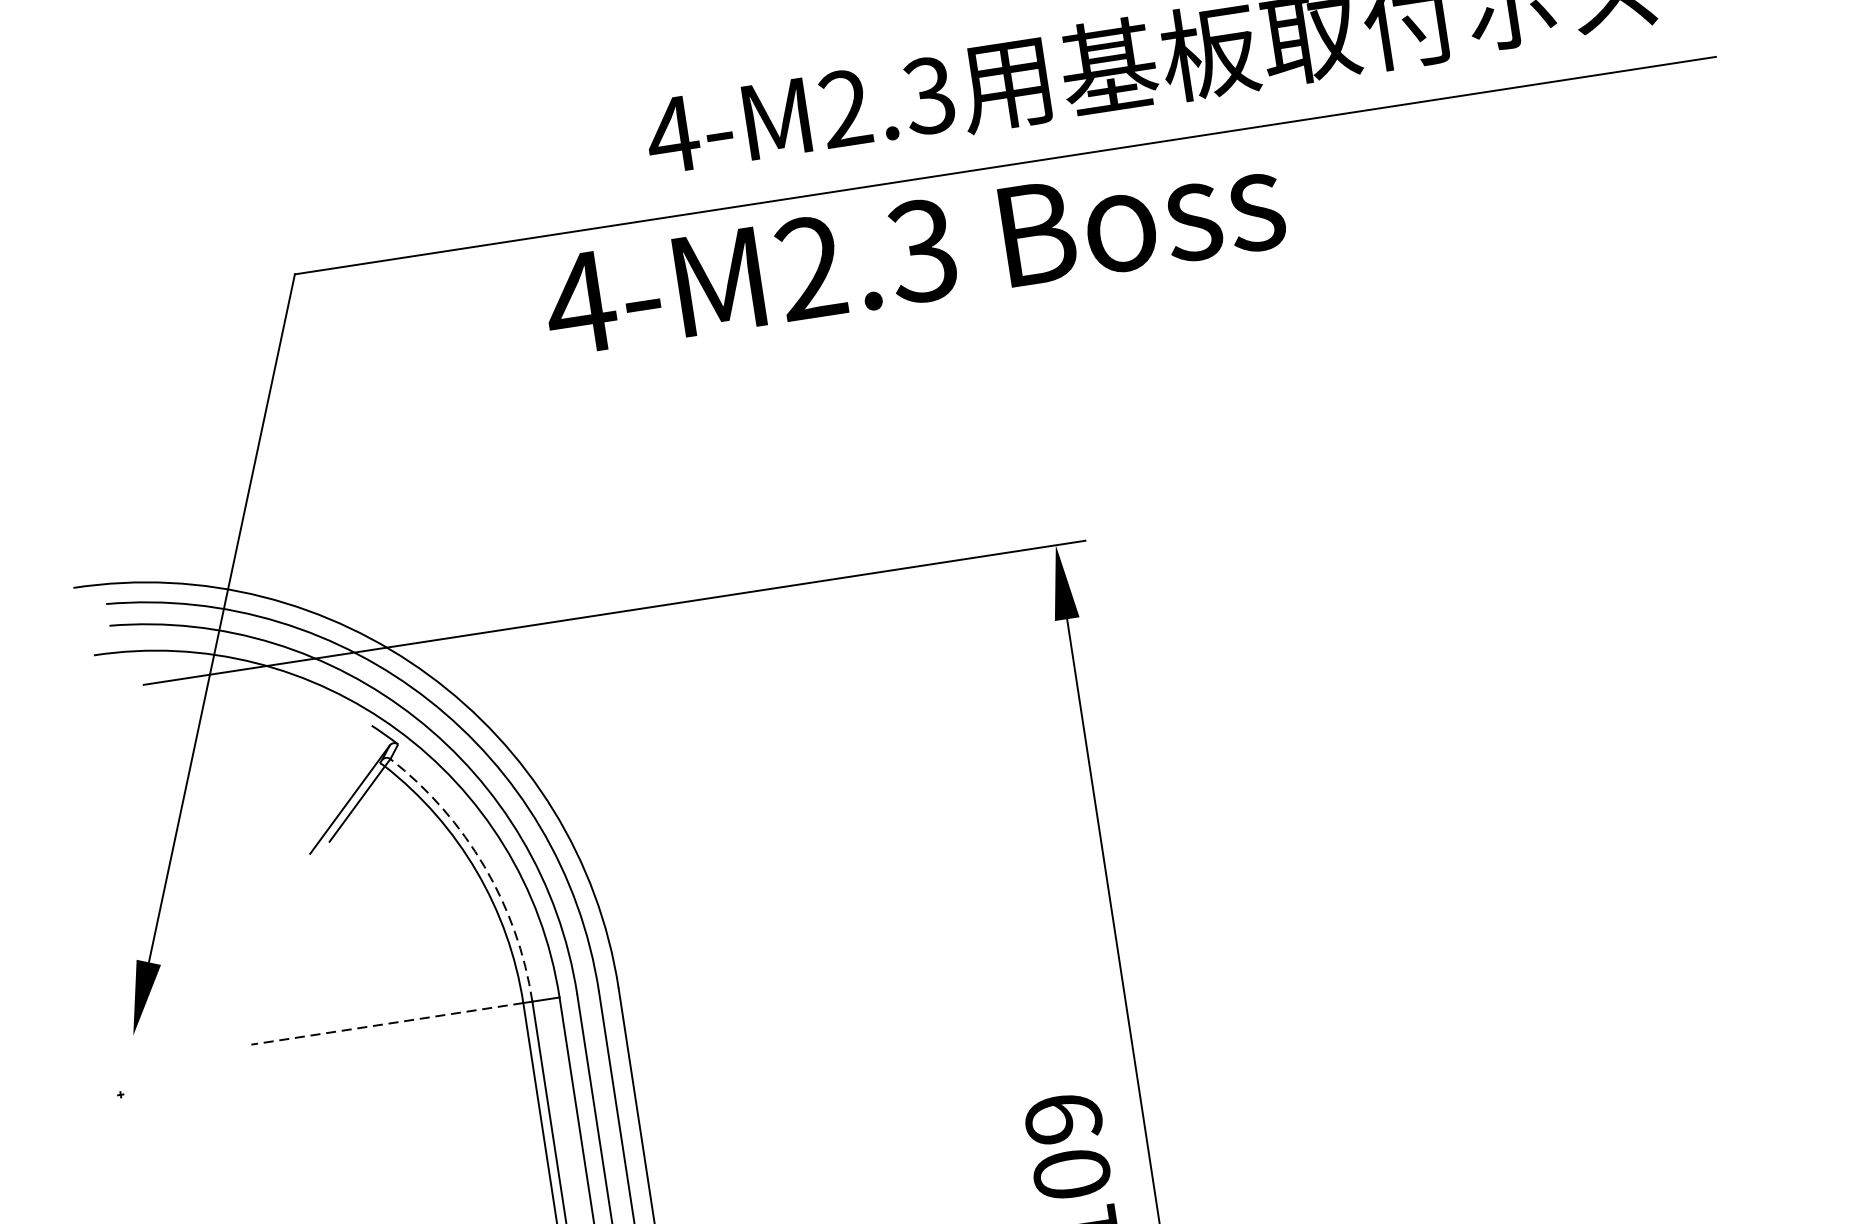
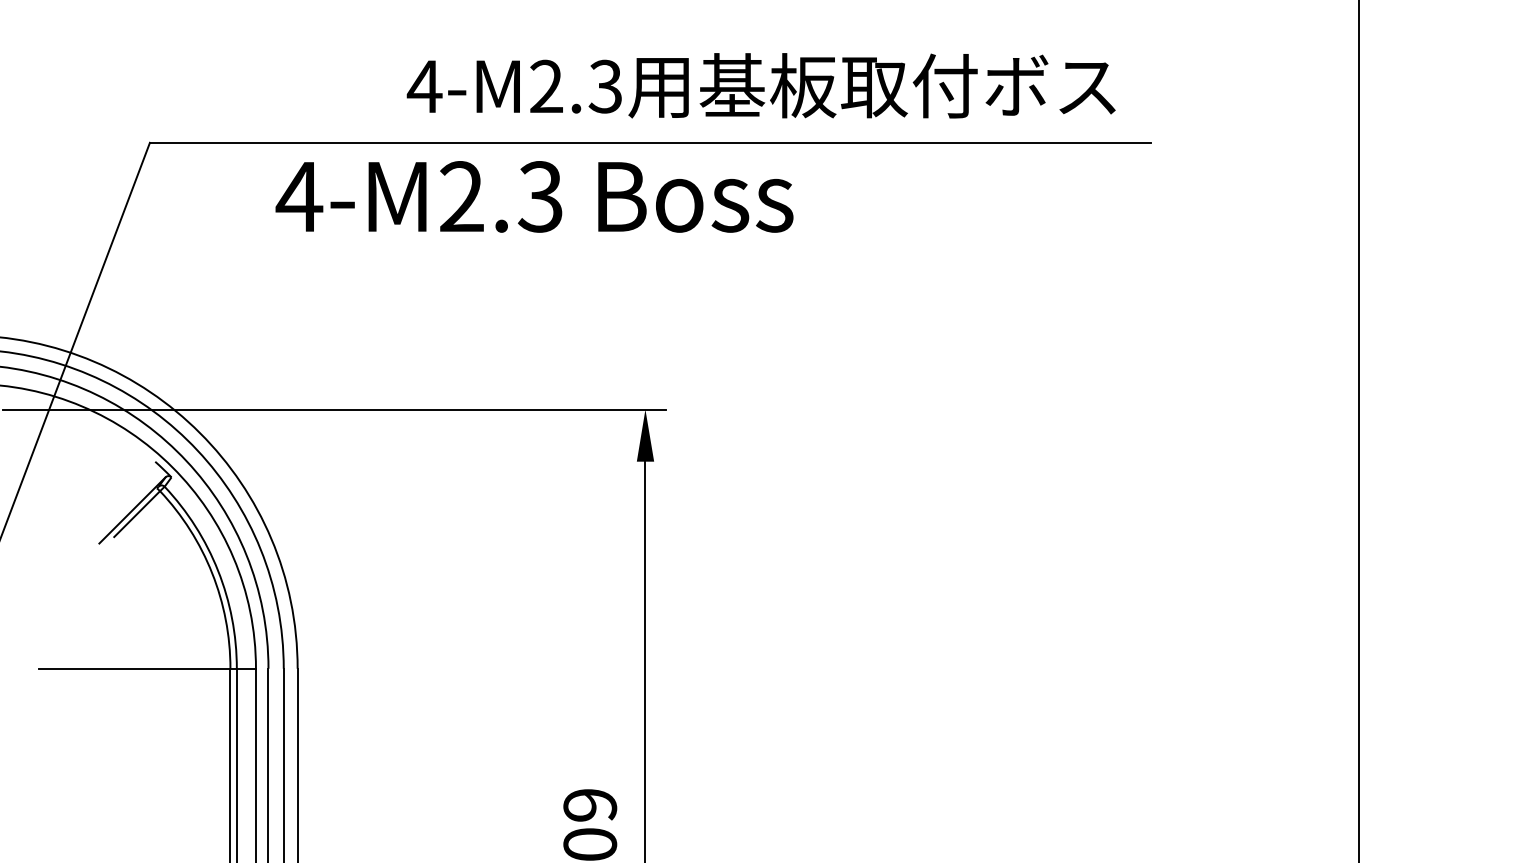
text: (913, 251) -> (534, 196), moved
arc: (485, 866) -> (218, 570), dashed -> solid
line: (387, 1023) -> (134, 668), dashed -> solid

